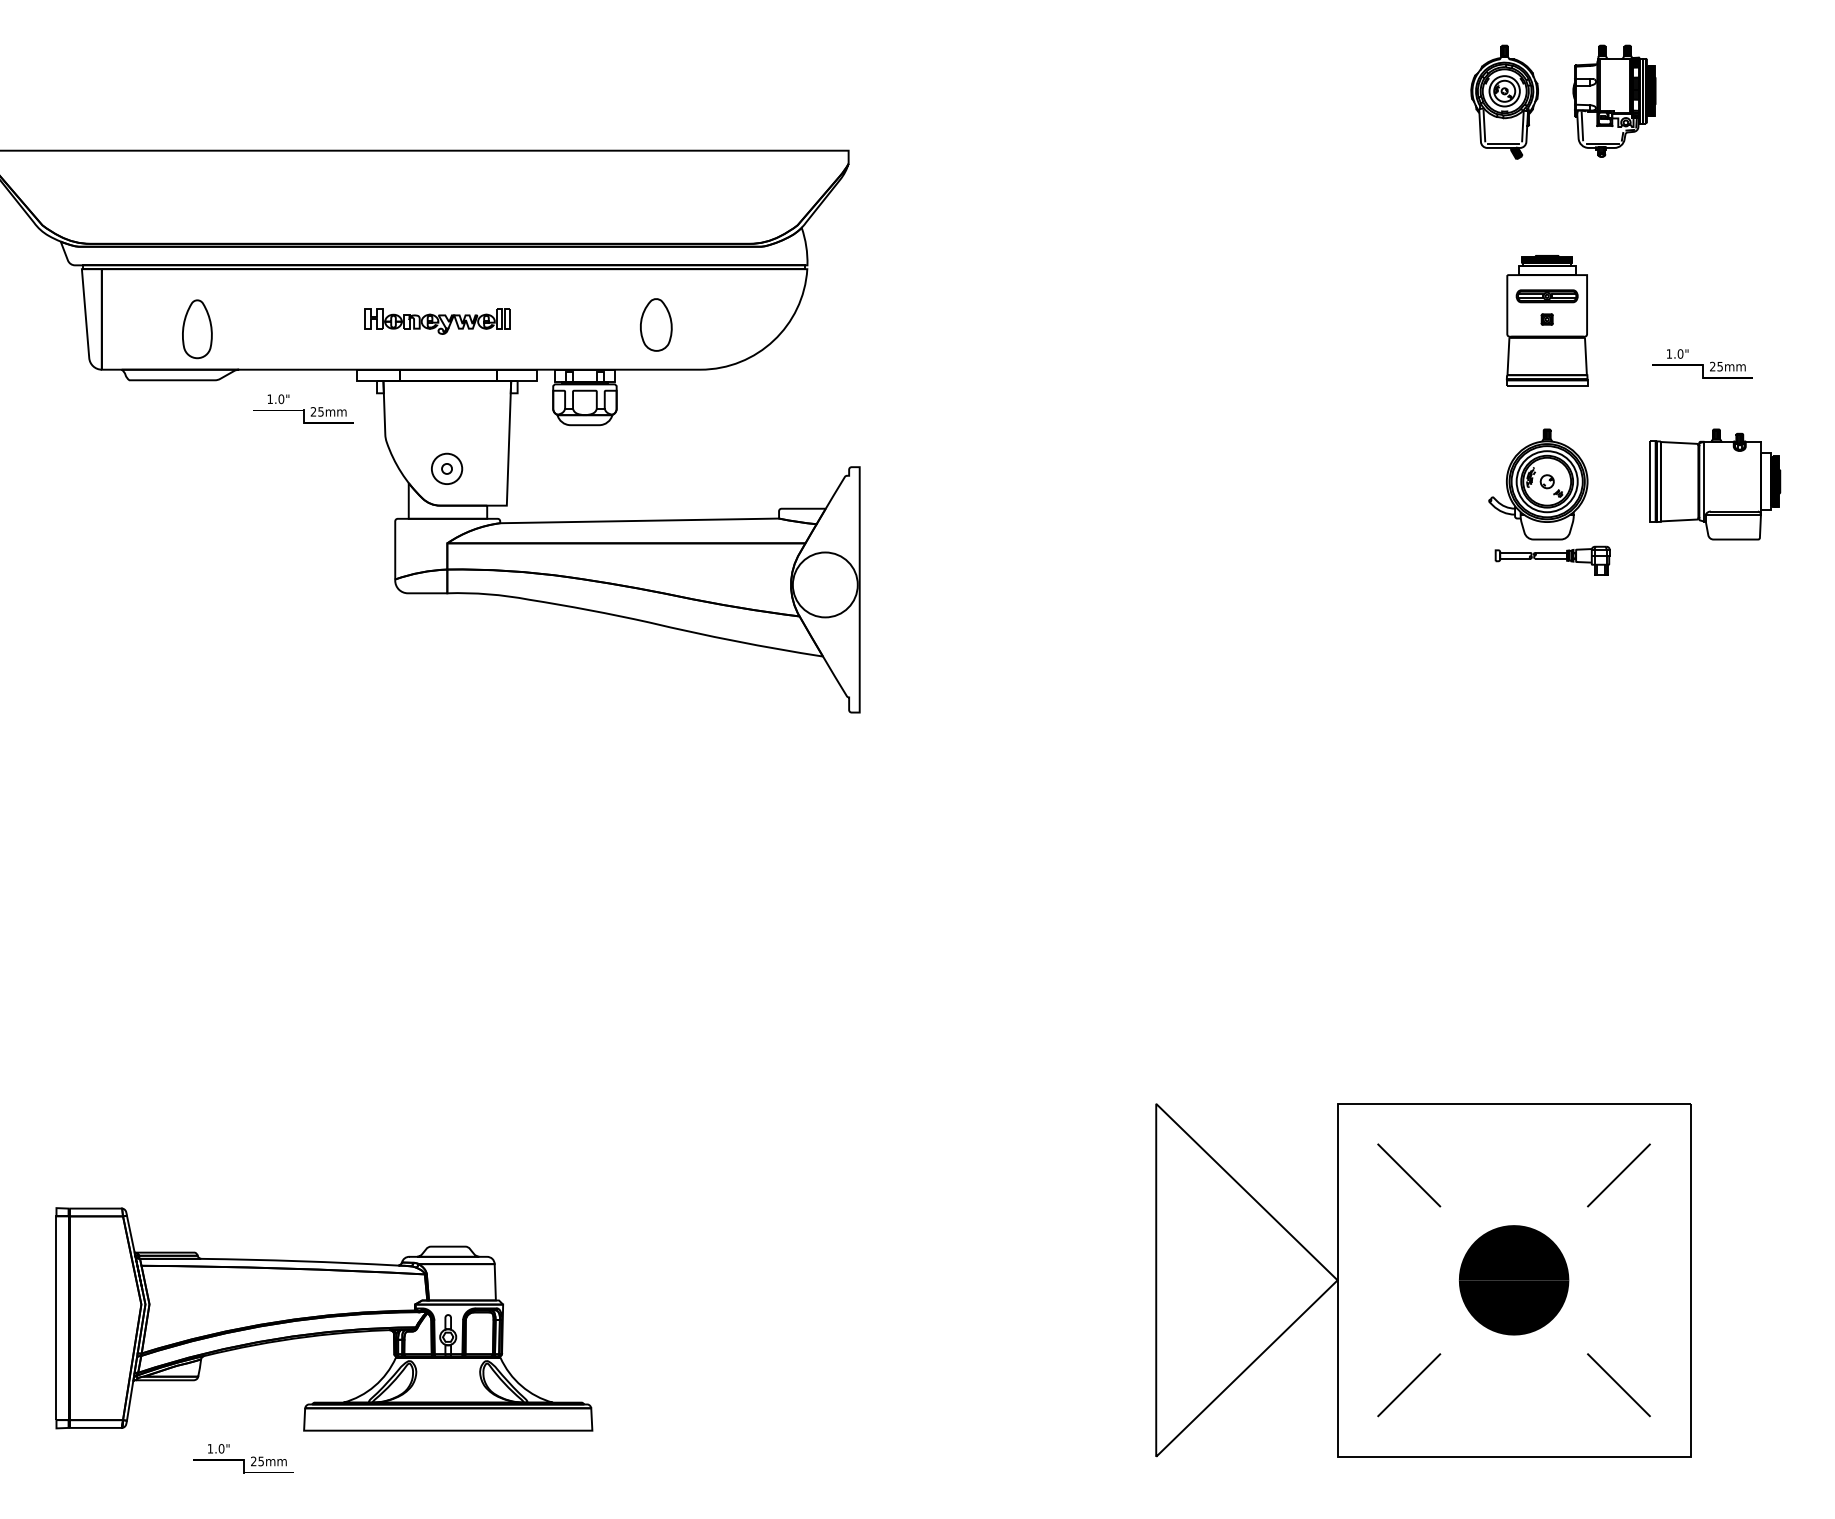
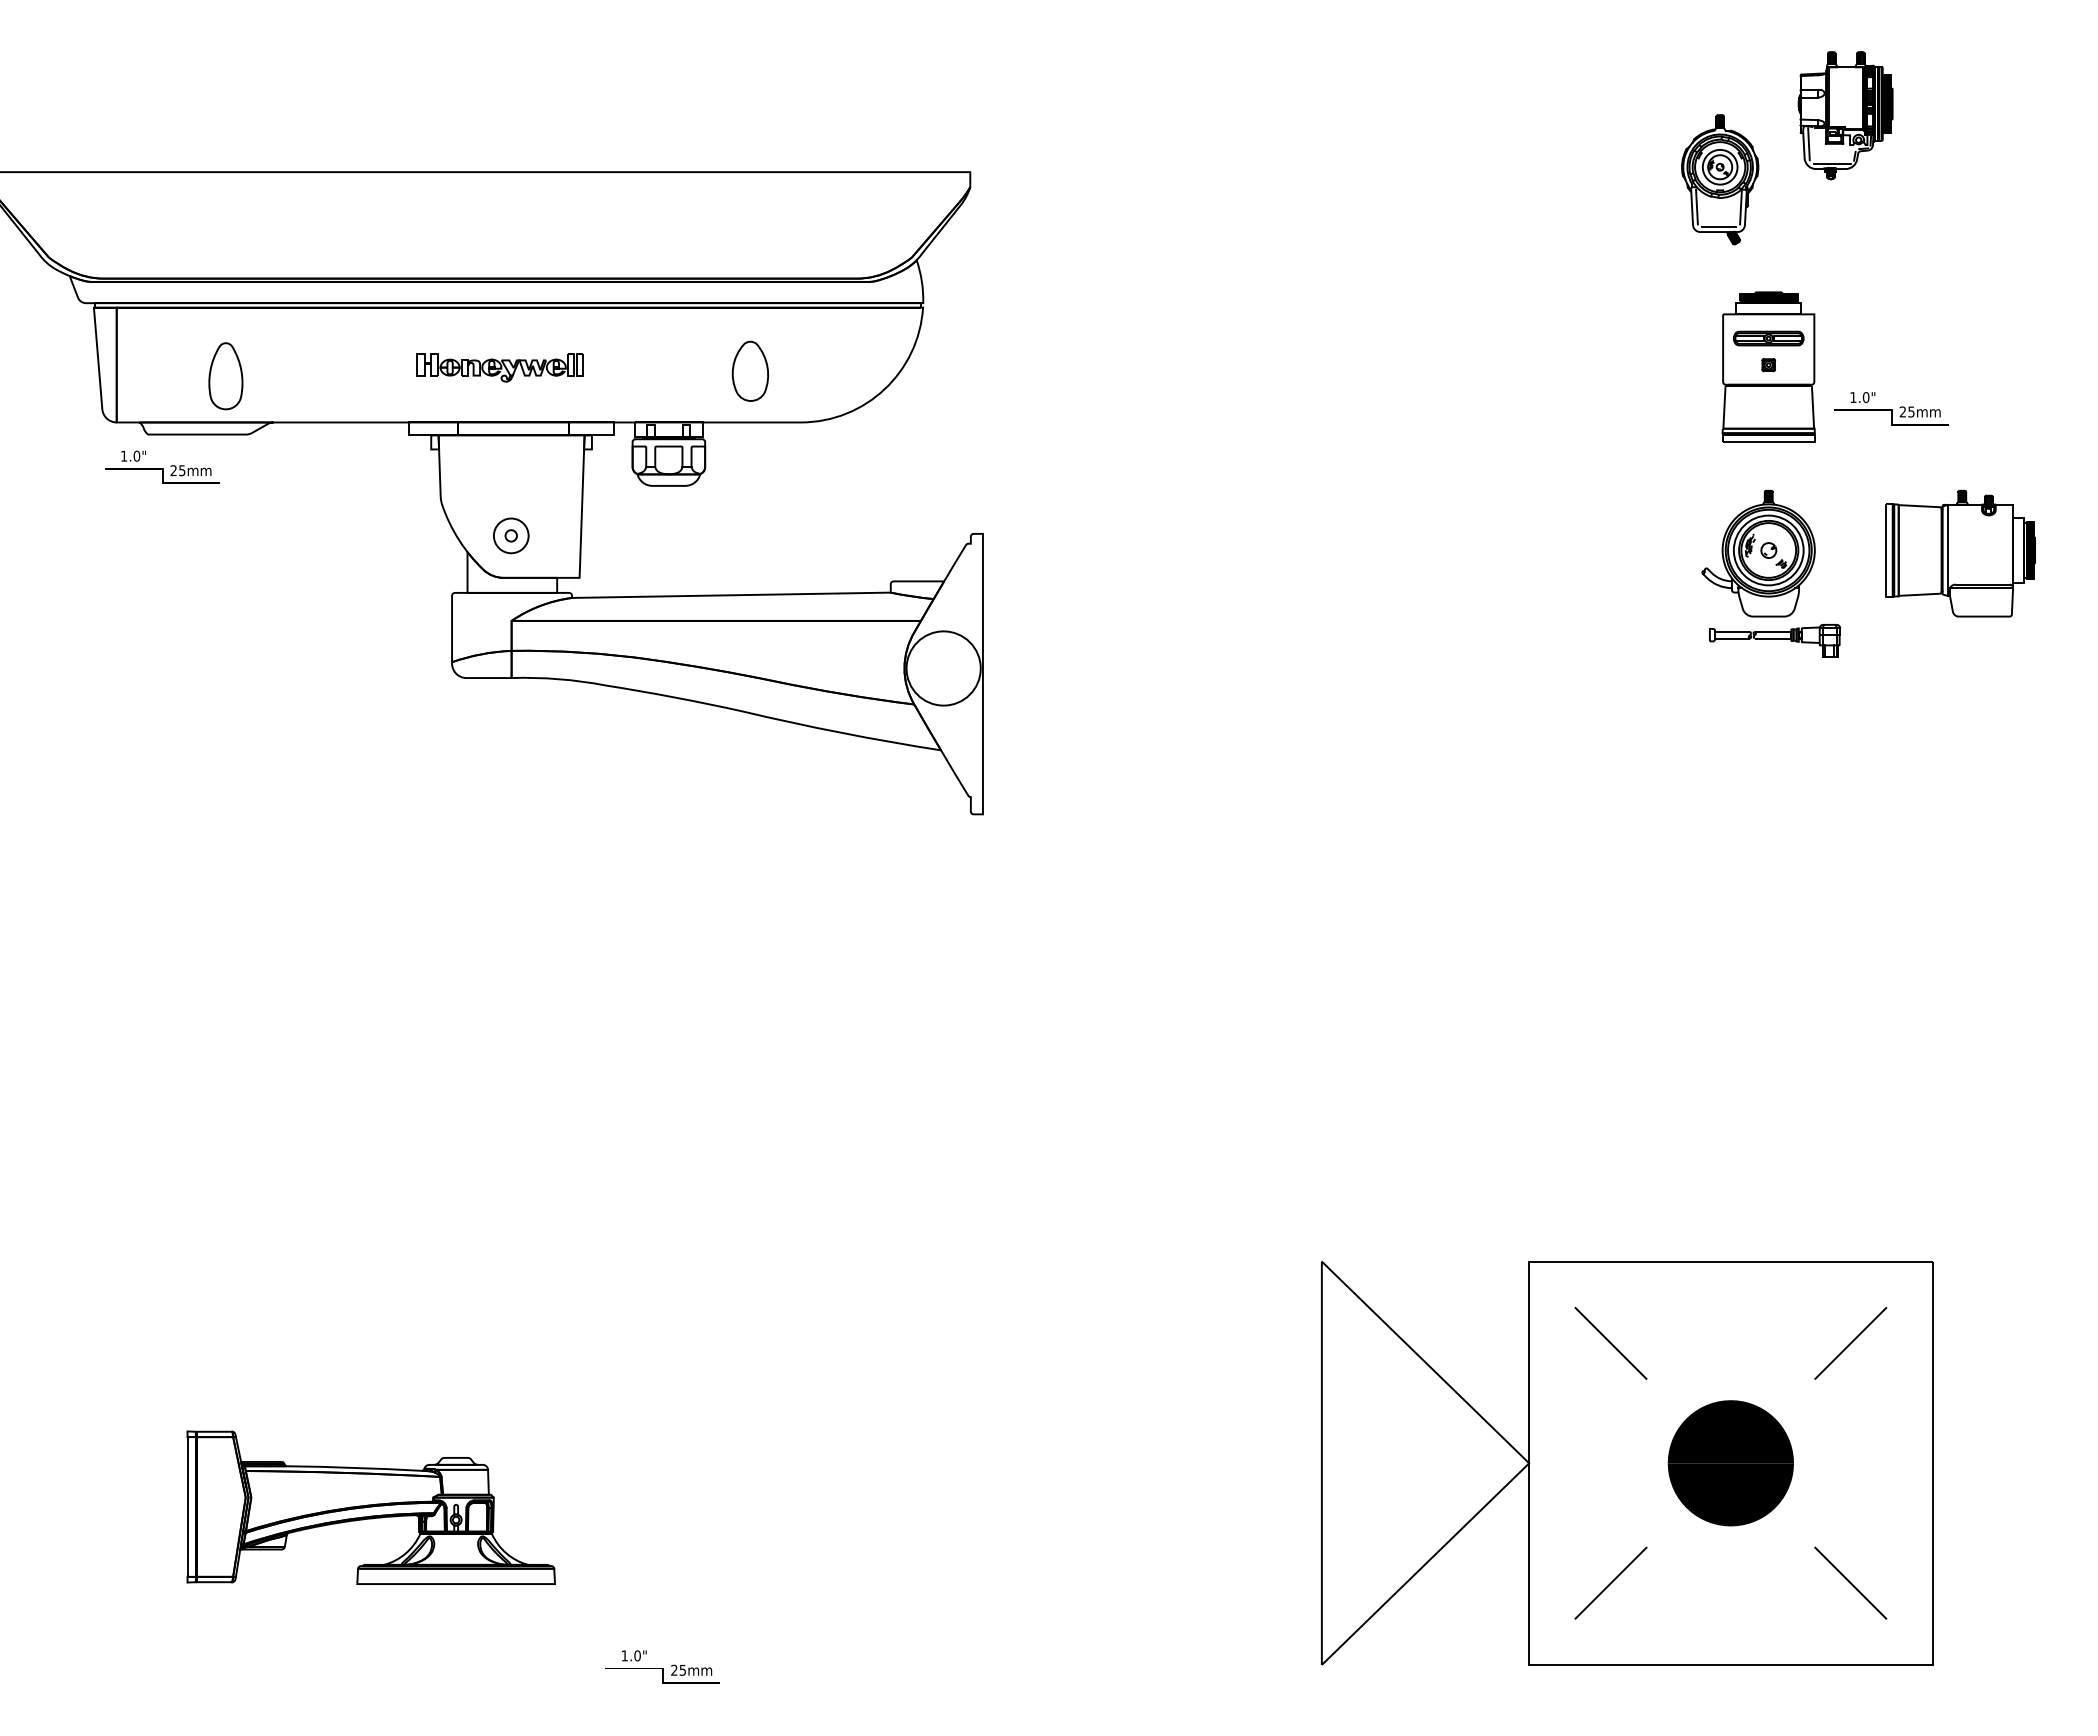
part: (1504, 102) -> (1720, 179), moved
part: (1702, 363) -> (1891, 408), moved
part: (303, 408) -> (162, 466), moved
part: (324, 1318) -> (371, 1507), size x0.6
part: (243, 1458) -> (662, 1666), moved

